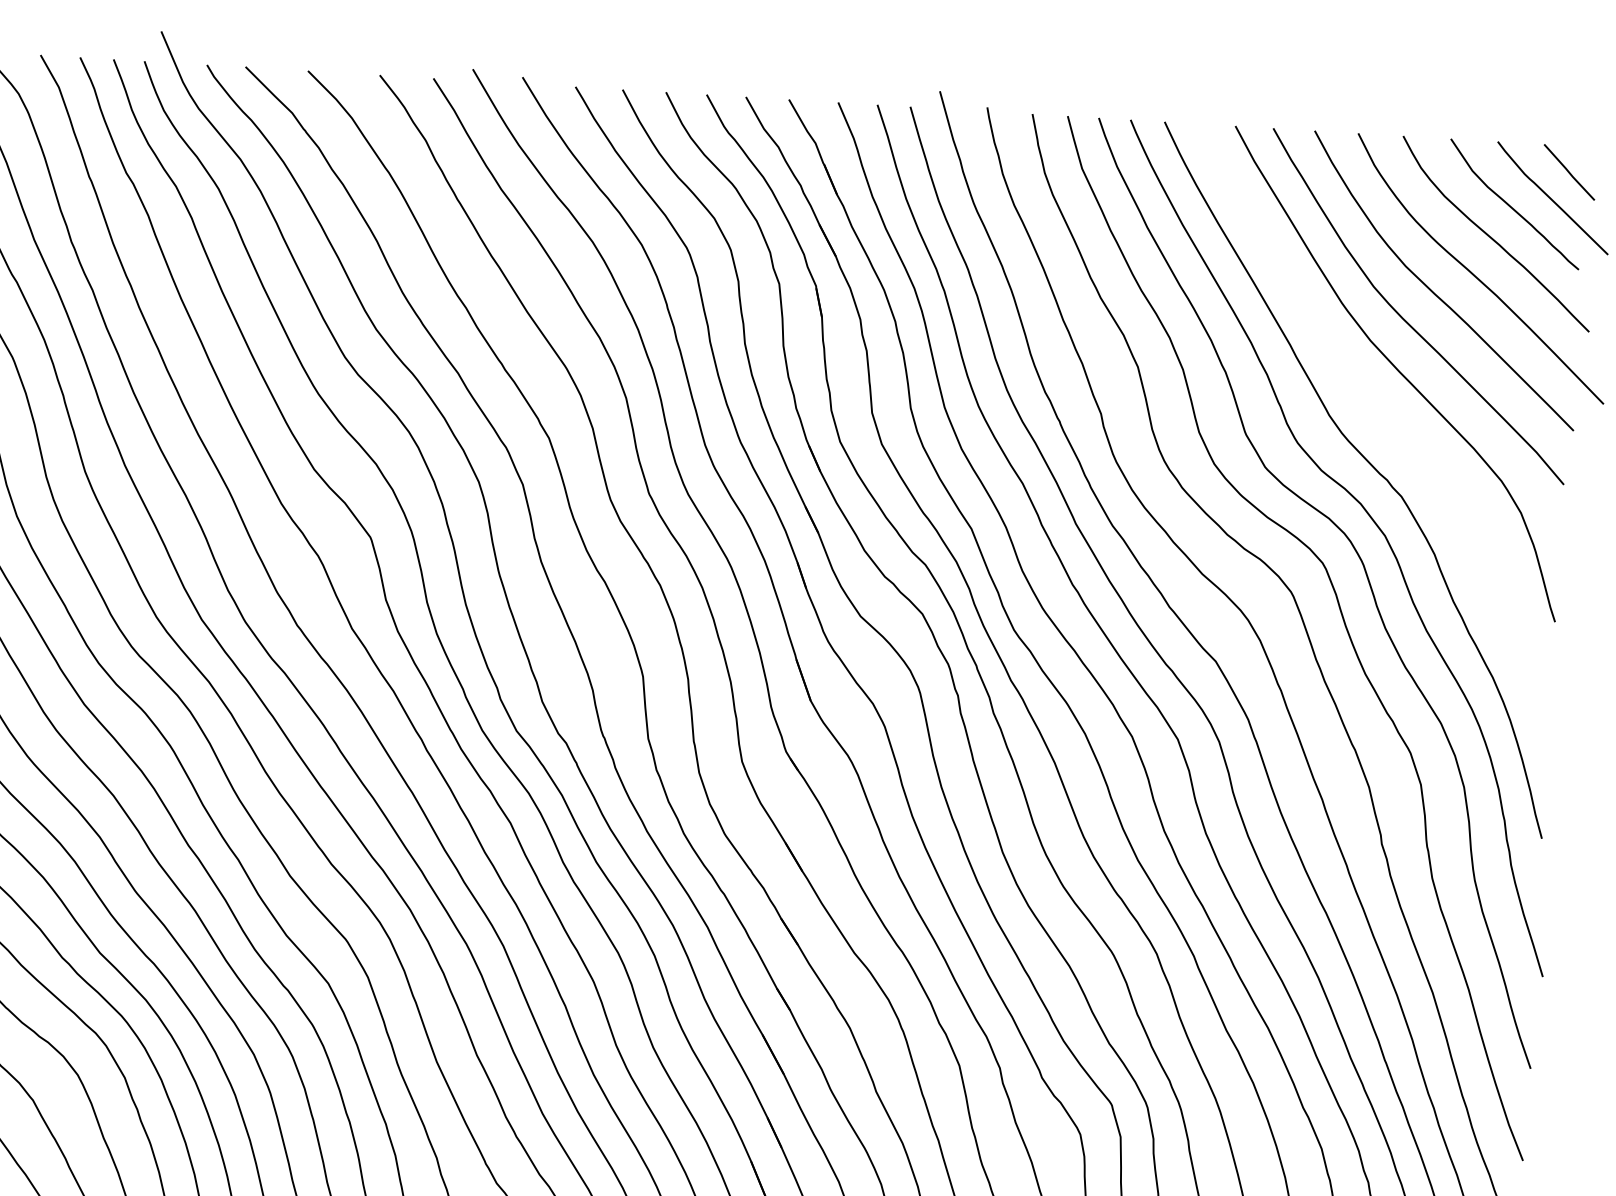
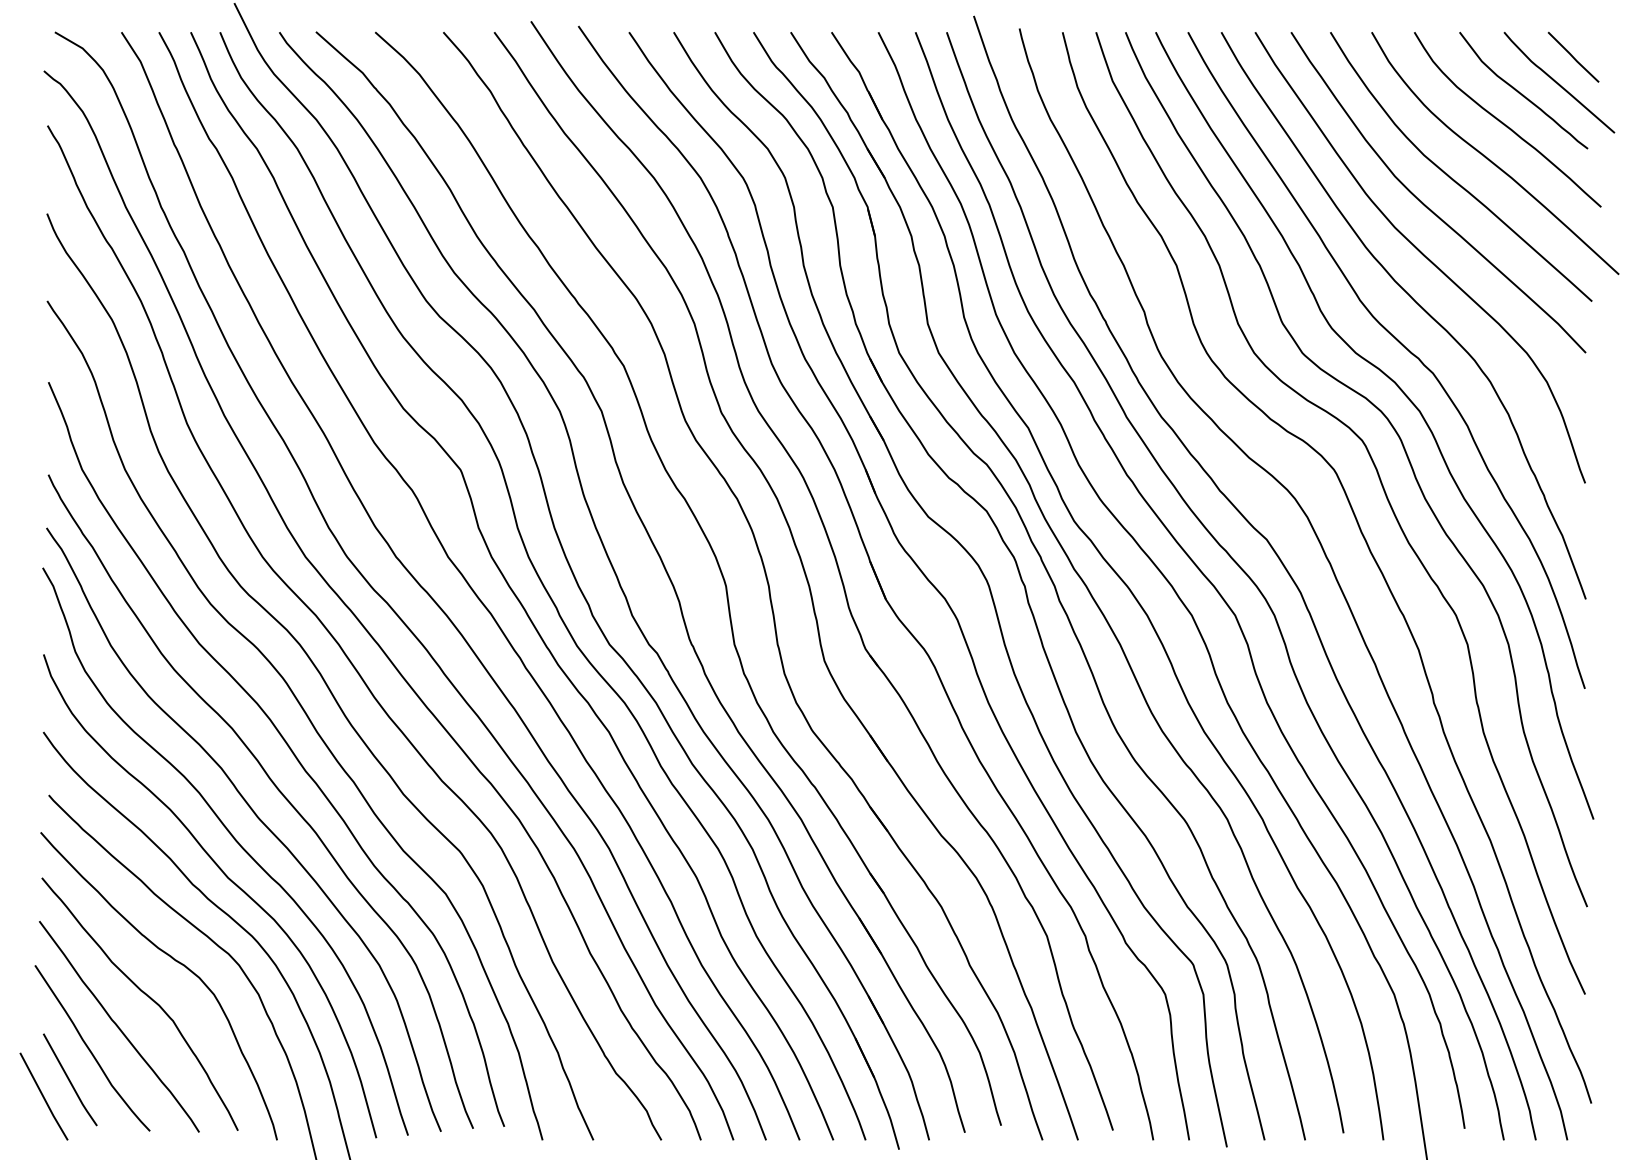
curve: (1387, 420) -> (1415, 302), added

